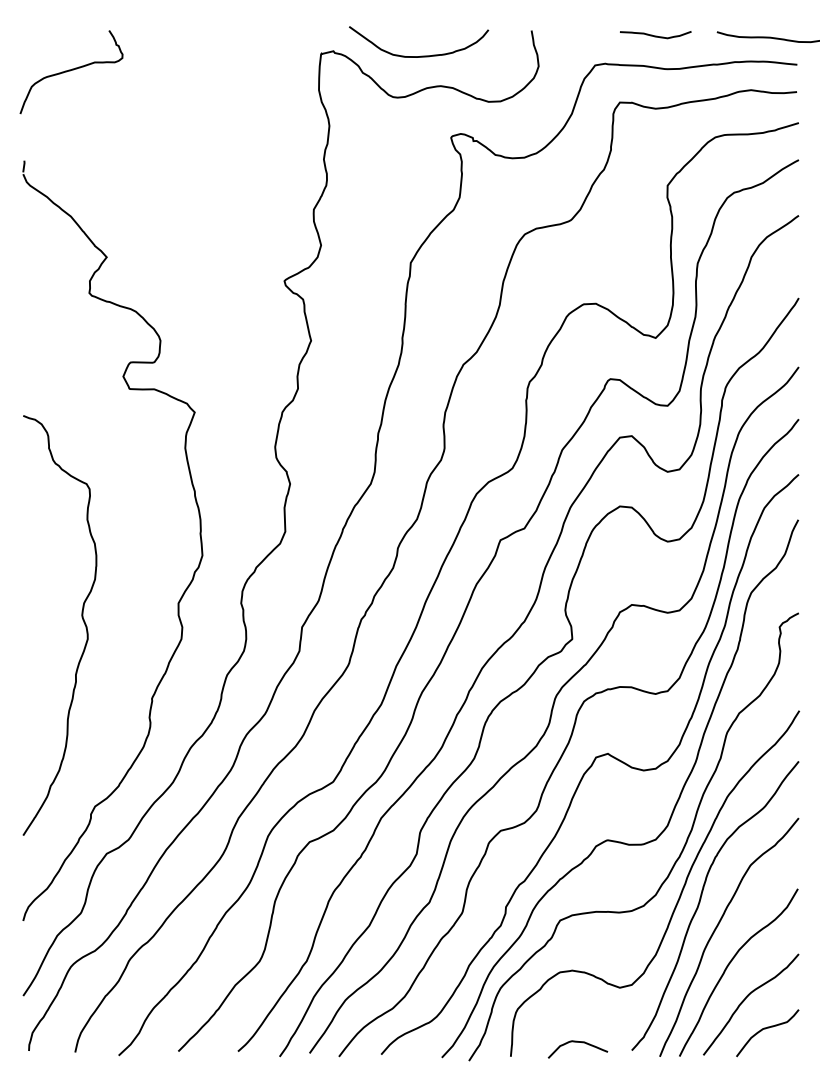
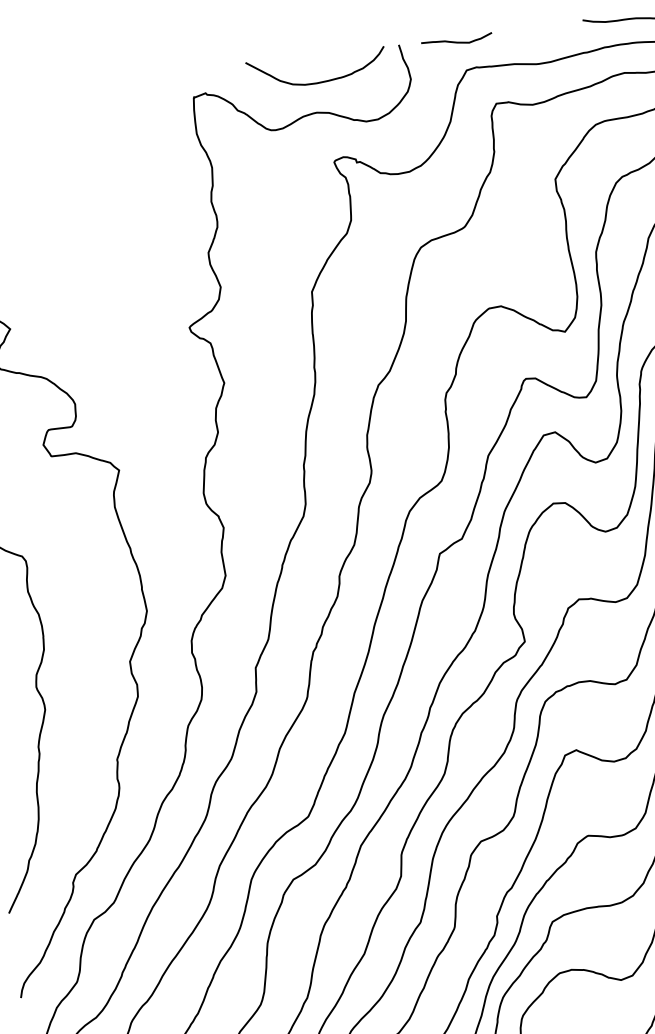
curve: (655, 35) -> (456, 41), moved
curve: (420, 55) -> (320, 81), moved

